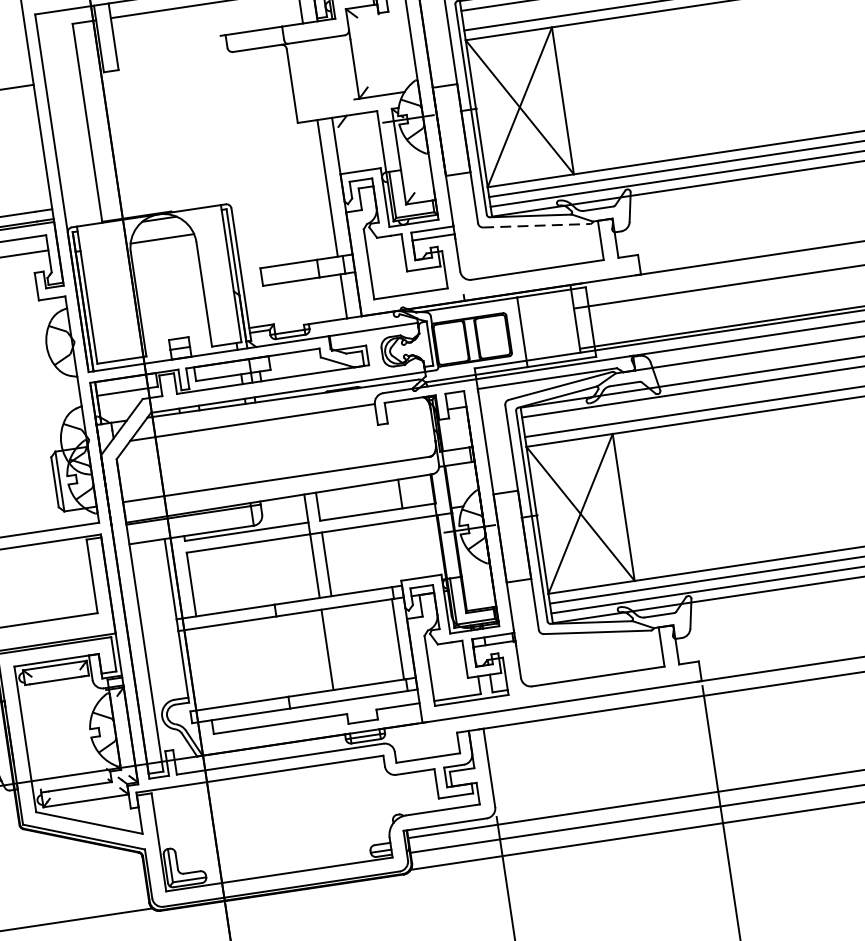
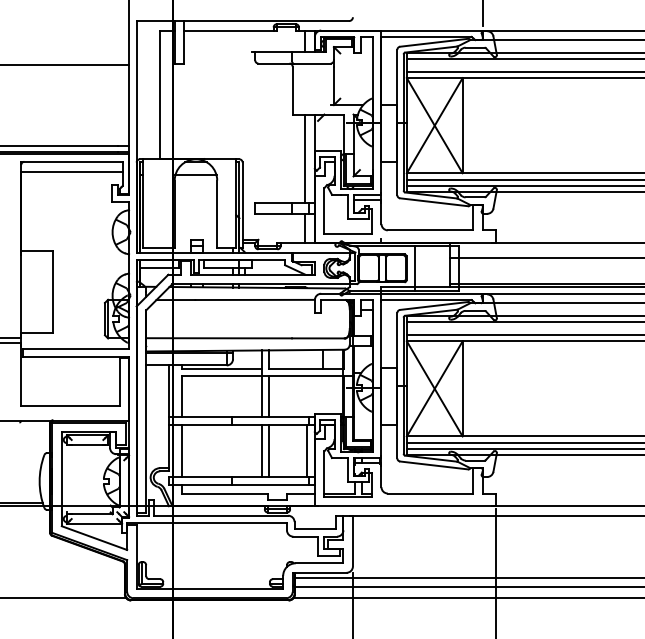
line: (537, 226) -> (434, 202), dashed -> solid
line: (339, 648) -> (269, 451), added
line: (203, 669) -> (181, 451), added

